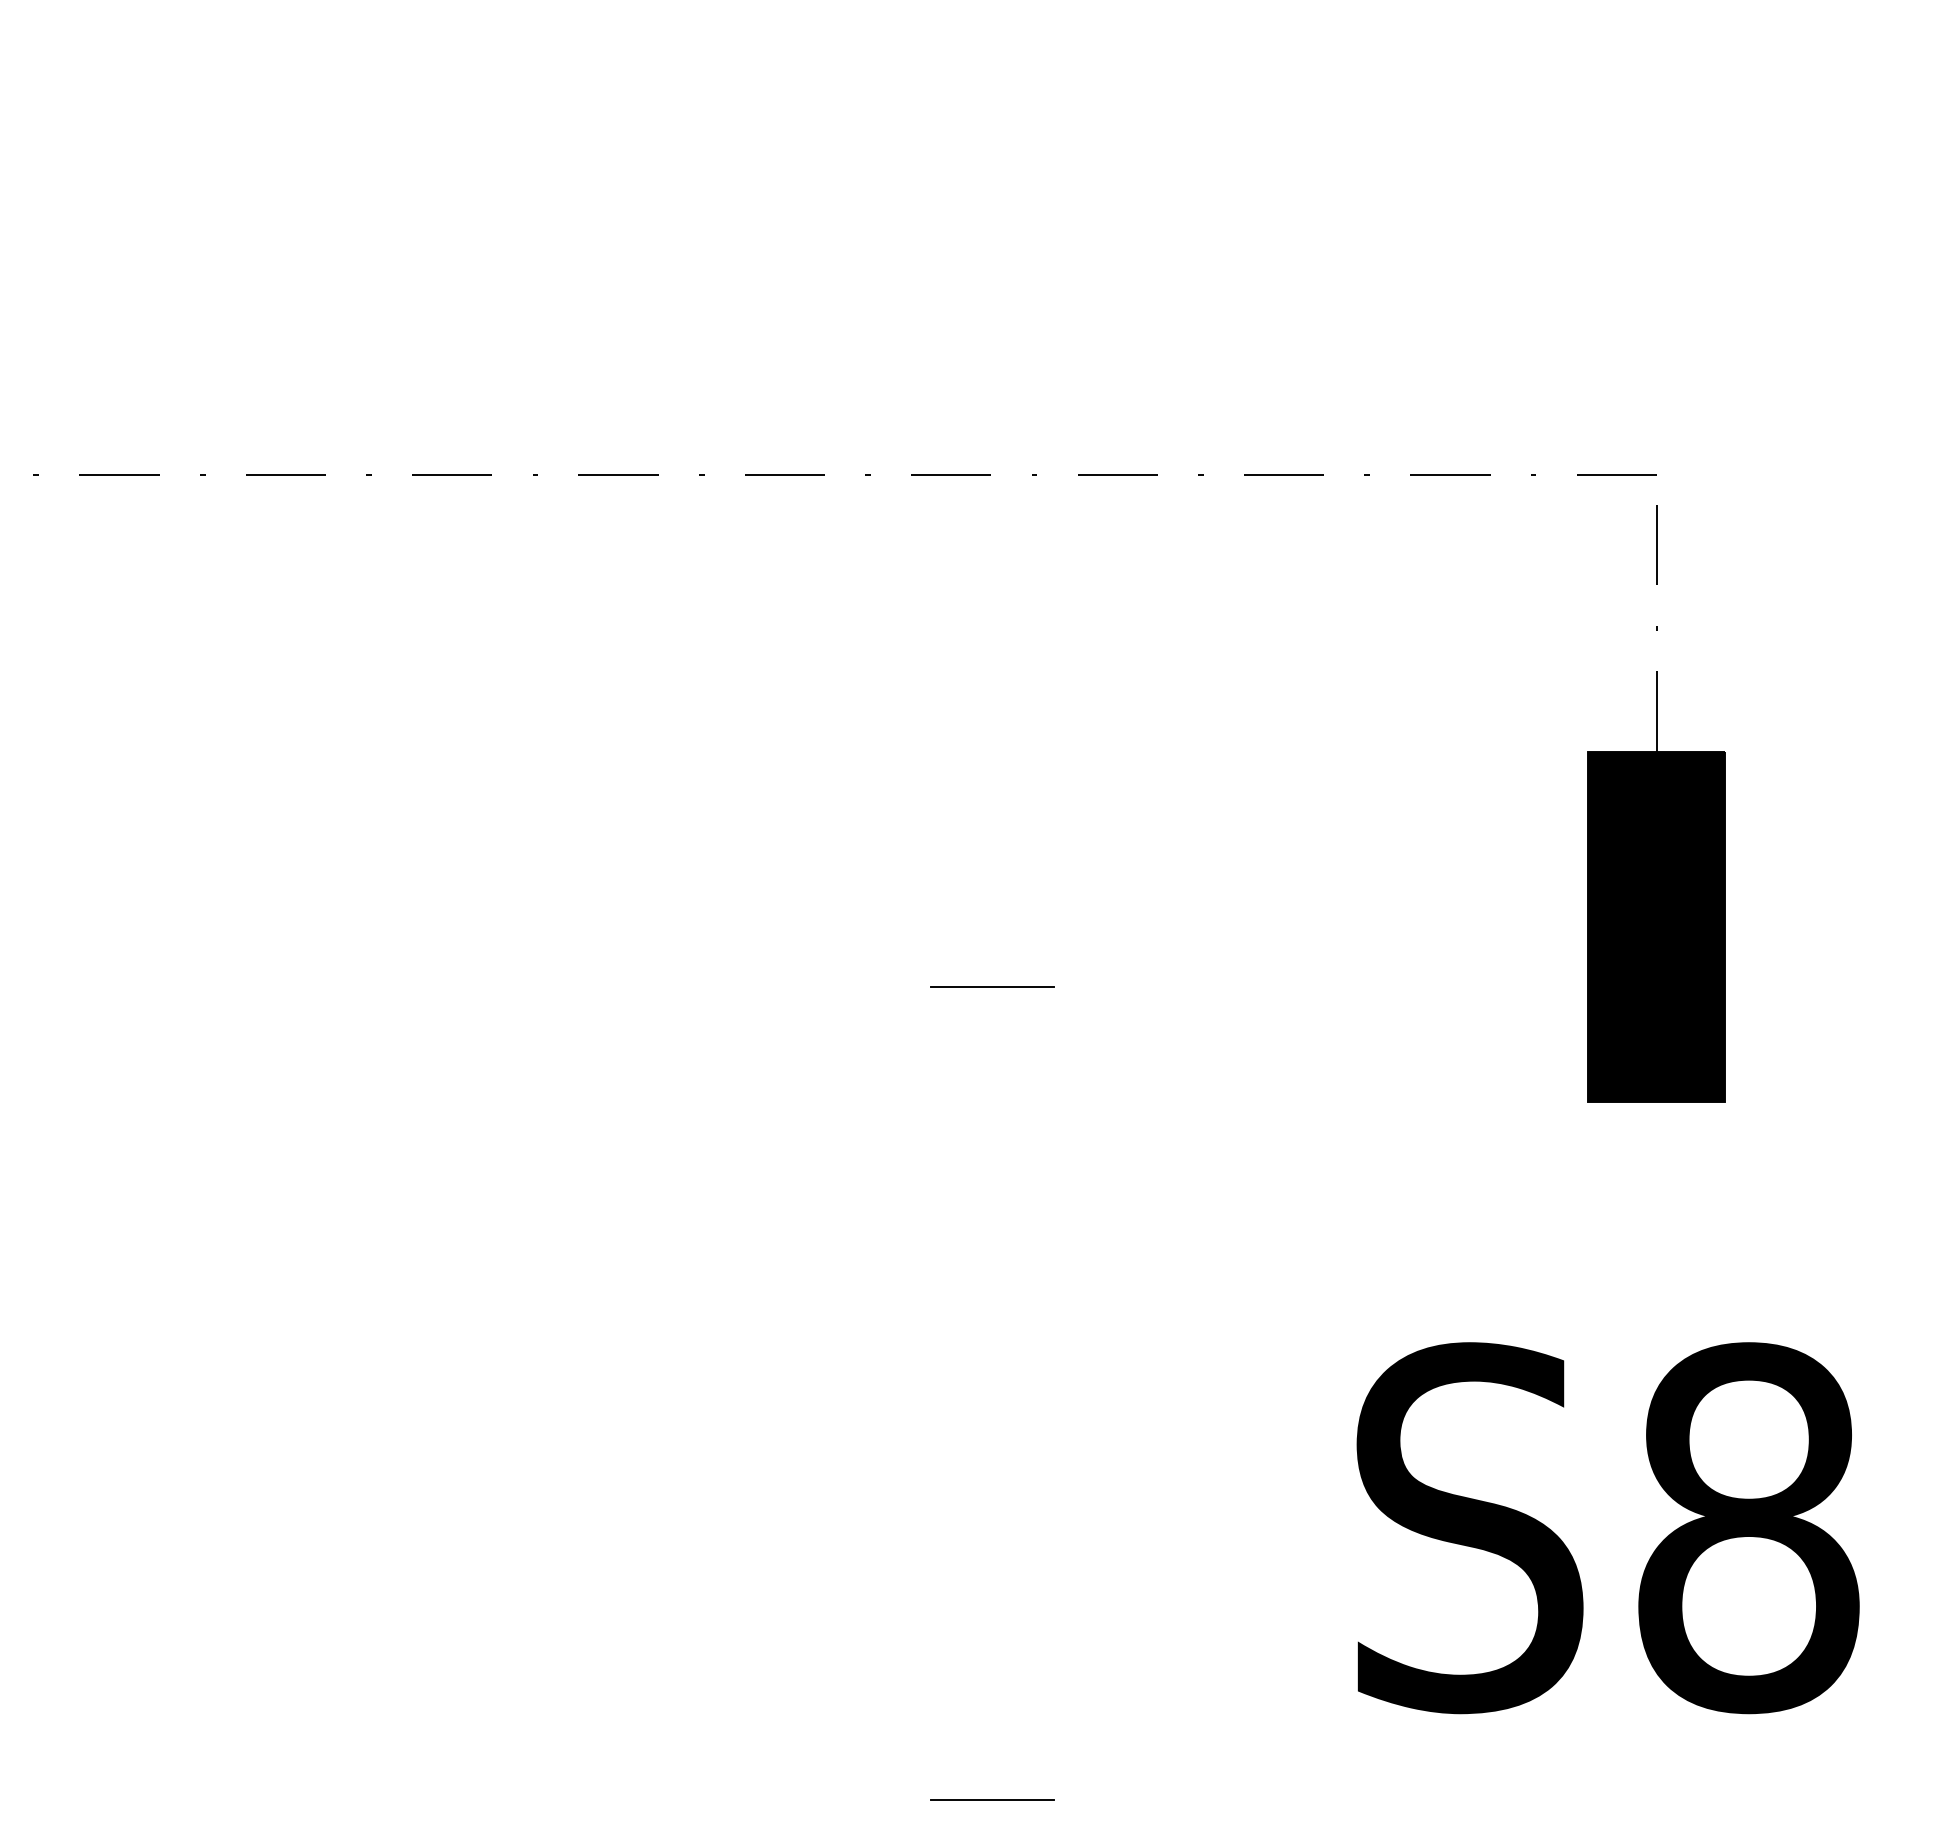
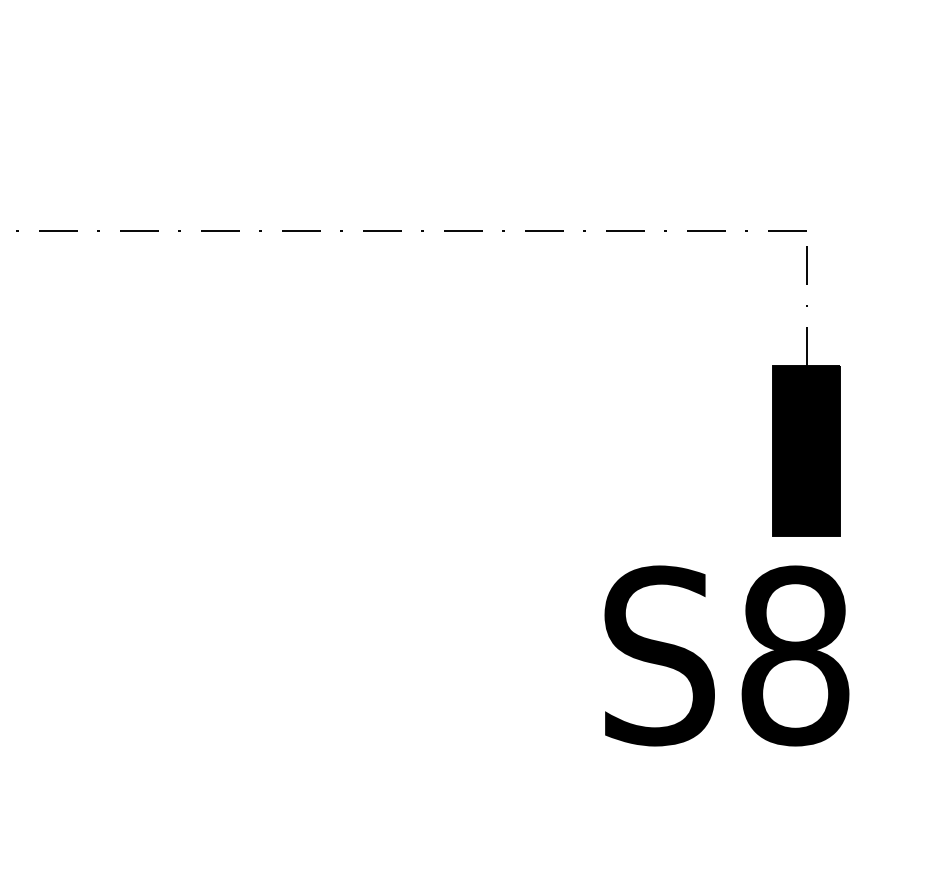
line: (992, 986) -> (483, 480), removed
text: (1607, 1527) -> (726, 655), moved
line: (992, 1800) -> (483, 876), removed

